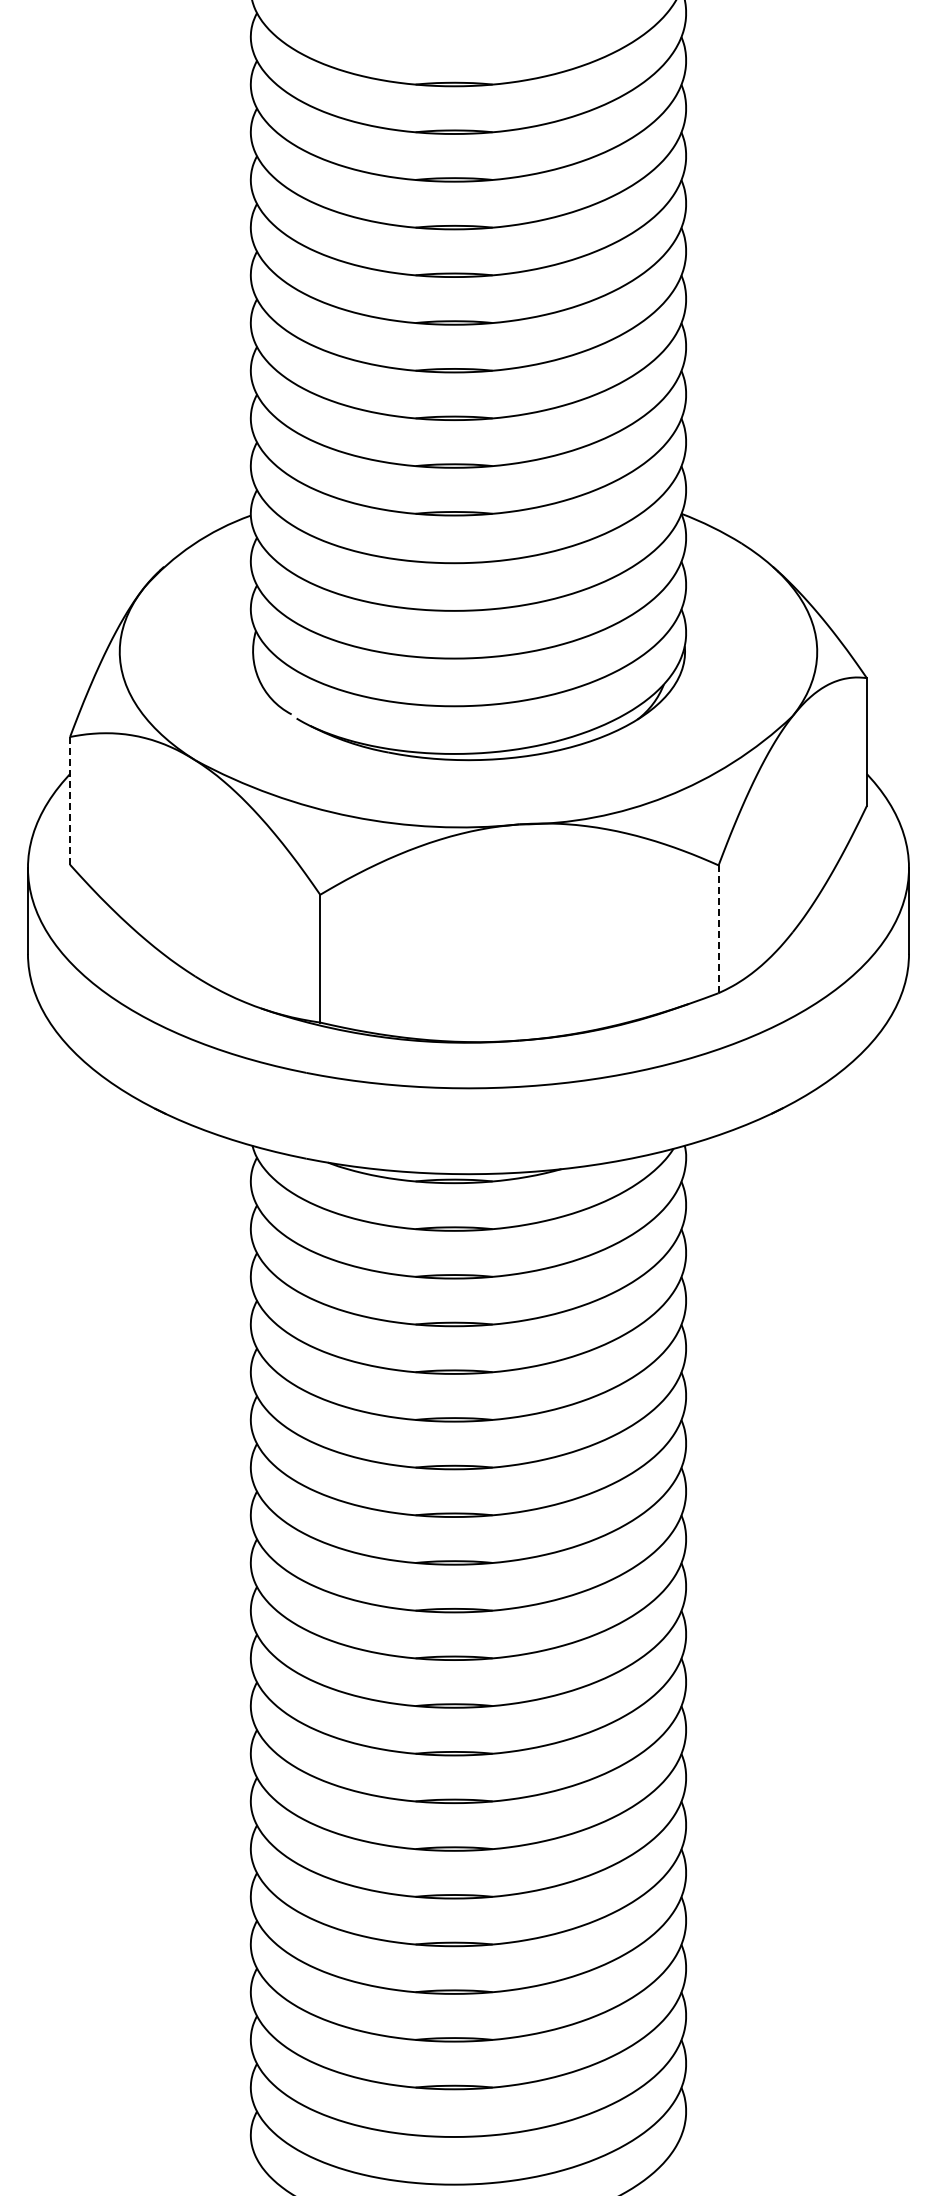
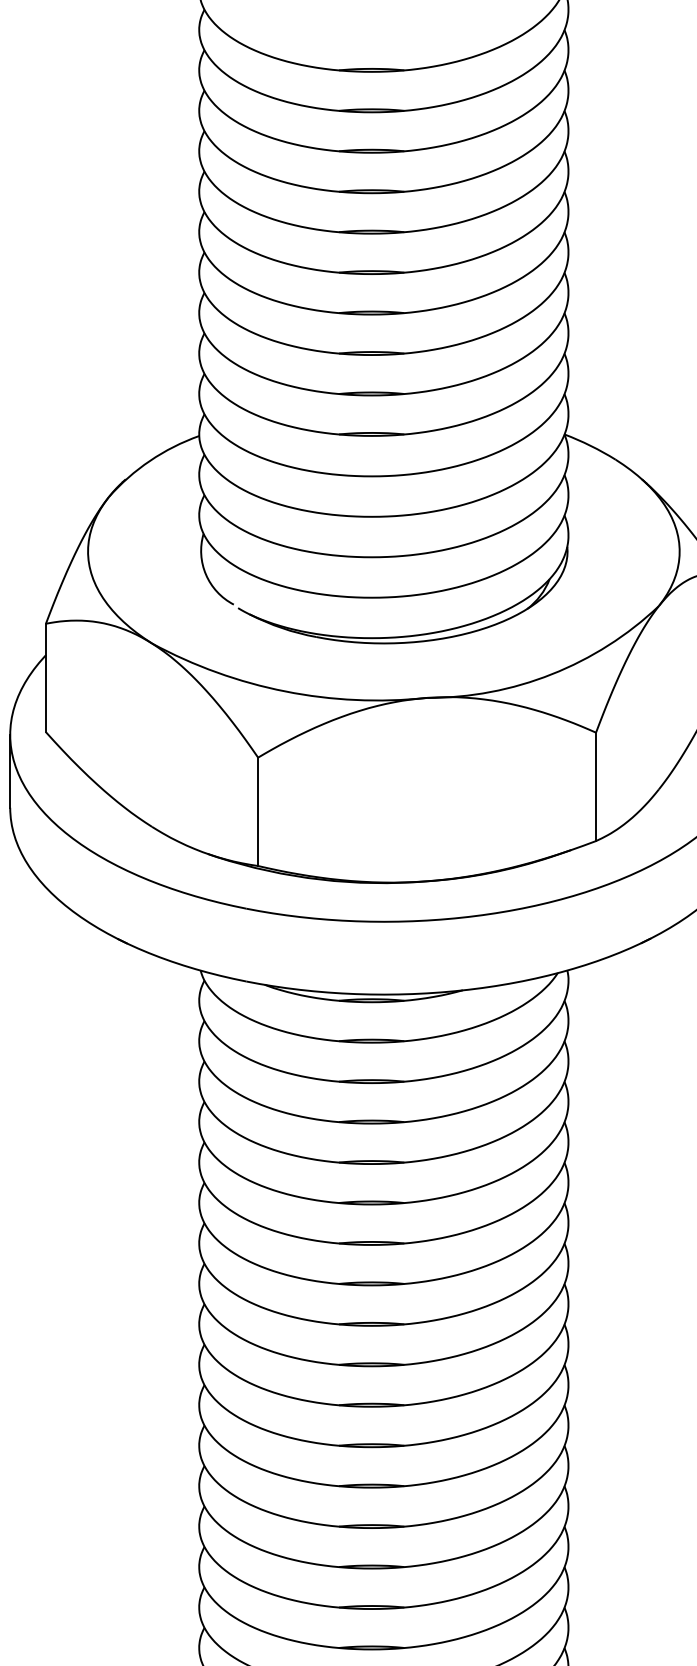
line: (70, 800) -> (46, 677), dashed -> solid
line: (718, 929) -> (595, 787), dashed -> solid

